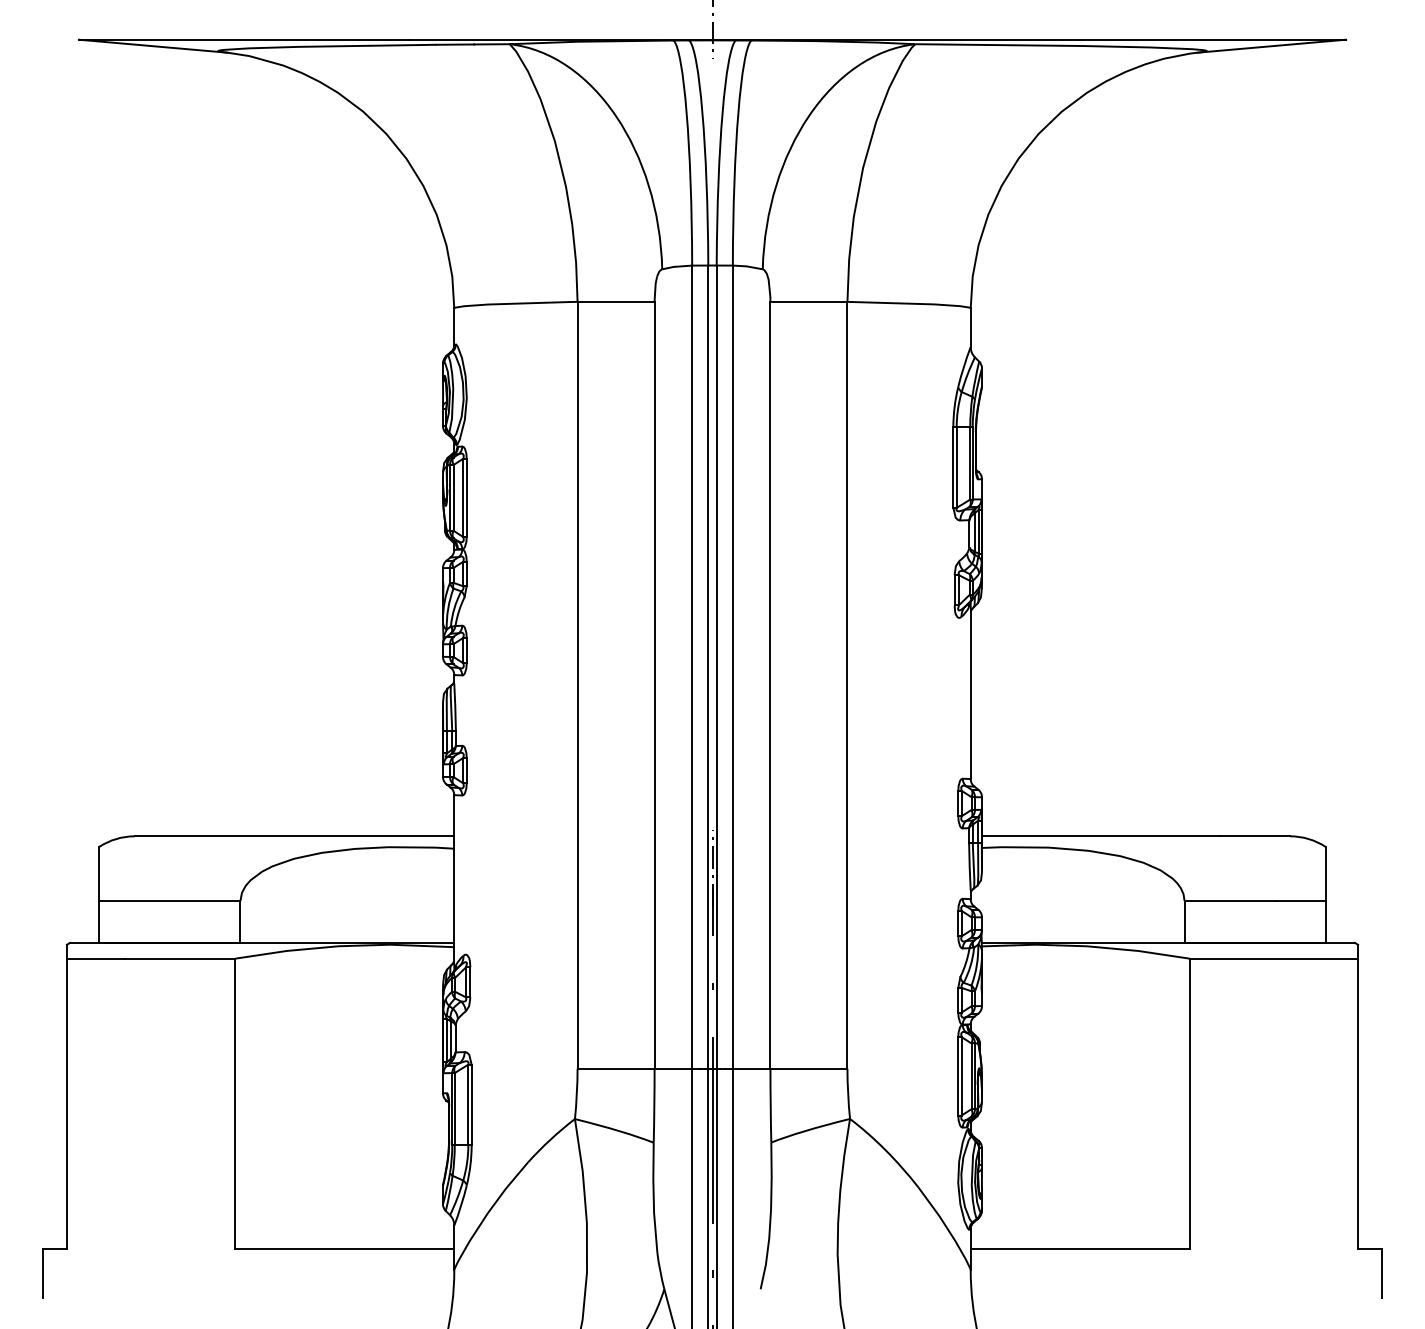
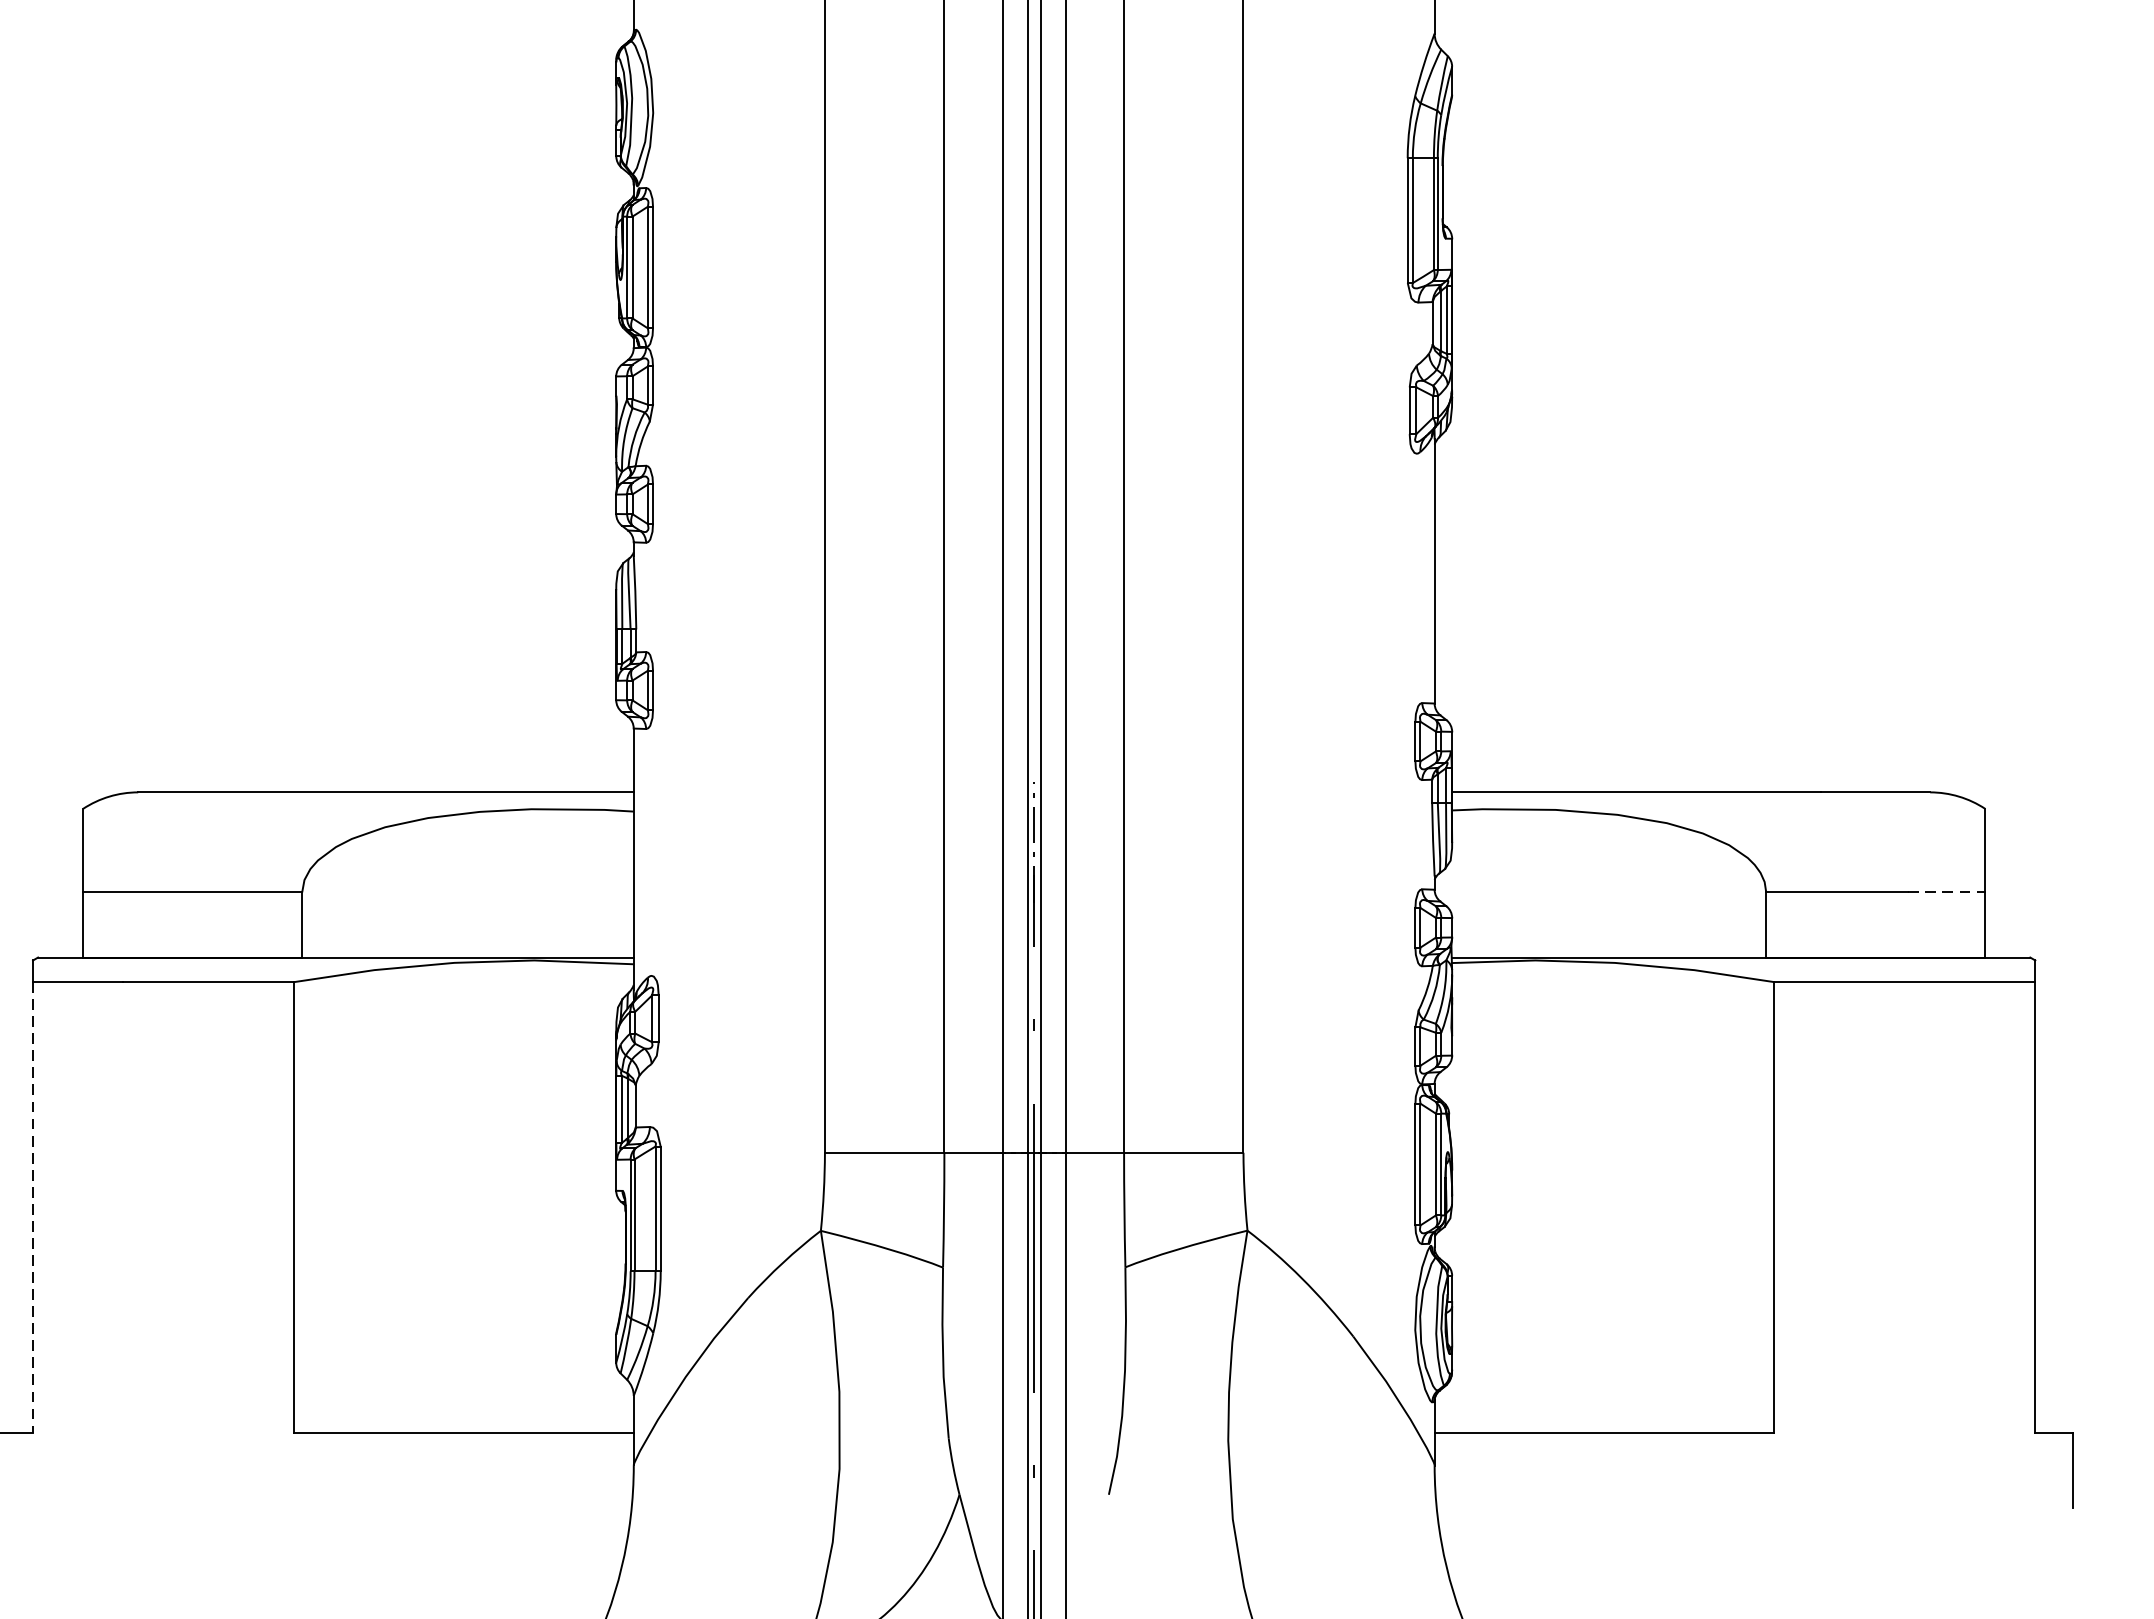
line: (1300, 900) -> (1946, 891), solid -> dashed
line: (66, 1104) -> (32, 1208), solid -> dashed

